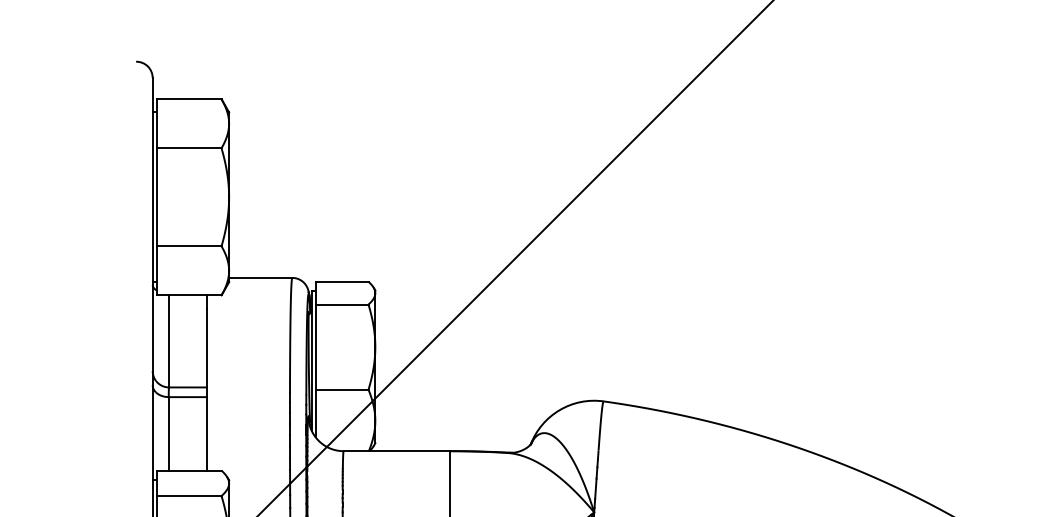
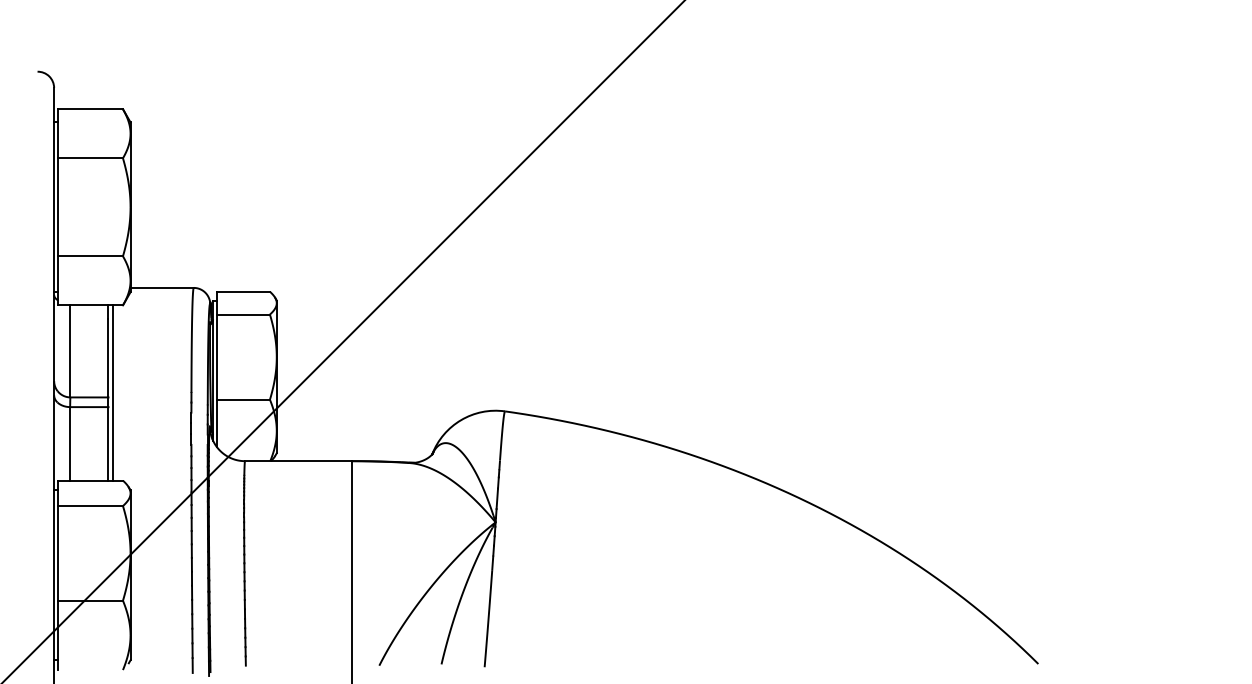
line: (211, 382) -> (112, 392), added

